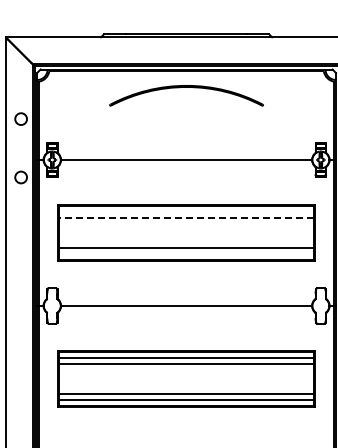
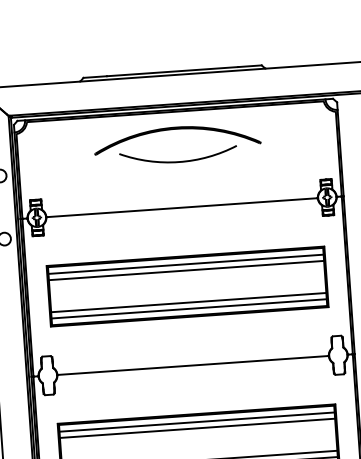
arc: (186, 116) -> (178, 160), added
line: (186, 212) -> (185, 264), added
line: (186, 218) -> (186, 270), dashed -> solid
line: (186, 253) -> (189, 308), added

